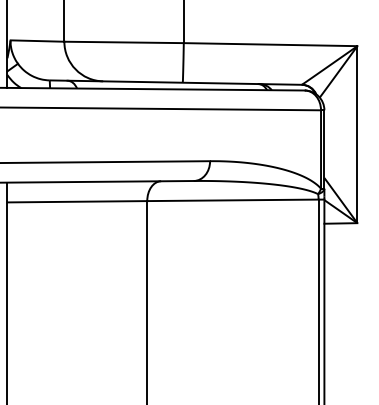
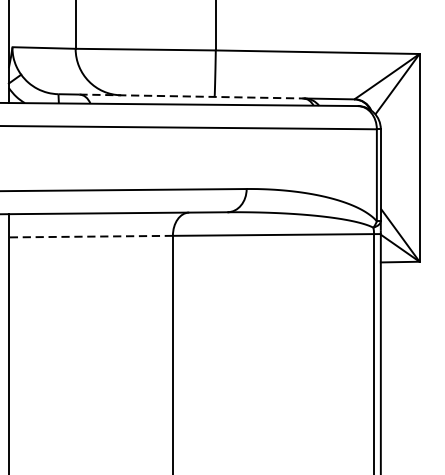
line: (163, 82) -> (191, 96), solid -> dashed
line: (77, 201) -> (91, 236), solid -> dashed

